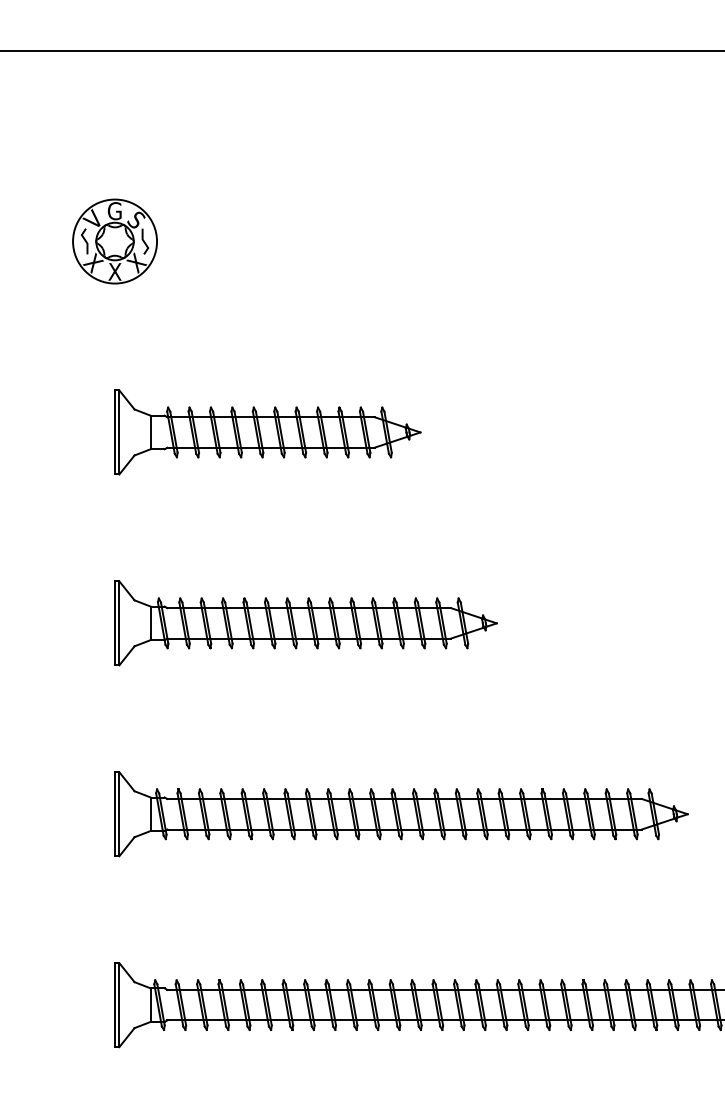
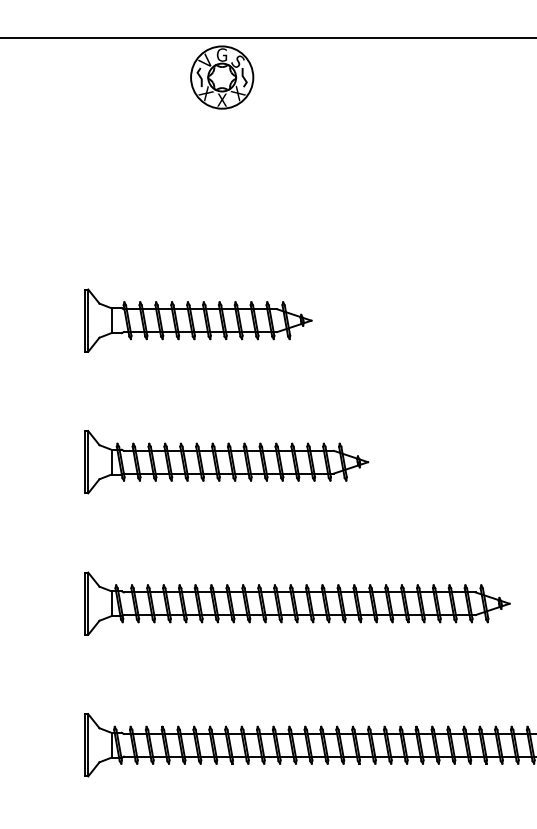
part: (114, 241) -> (221, 77), moved

